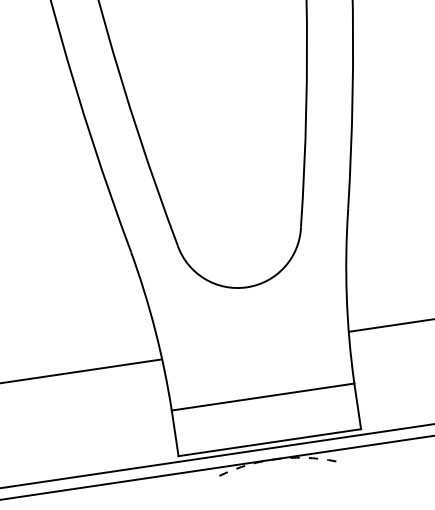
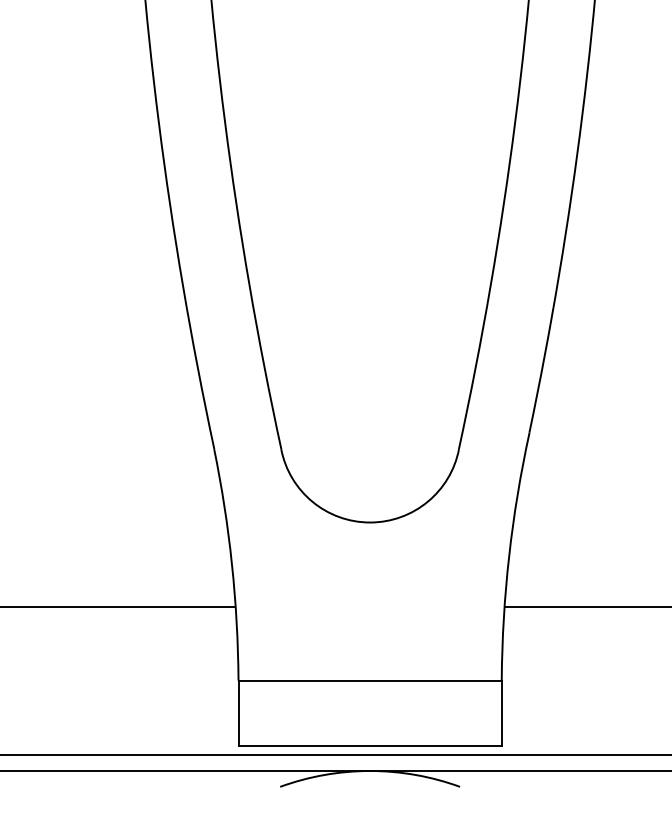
arc: (272, 459) -> (370, 770), dashed -> solid

